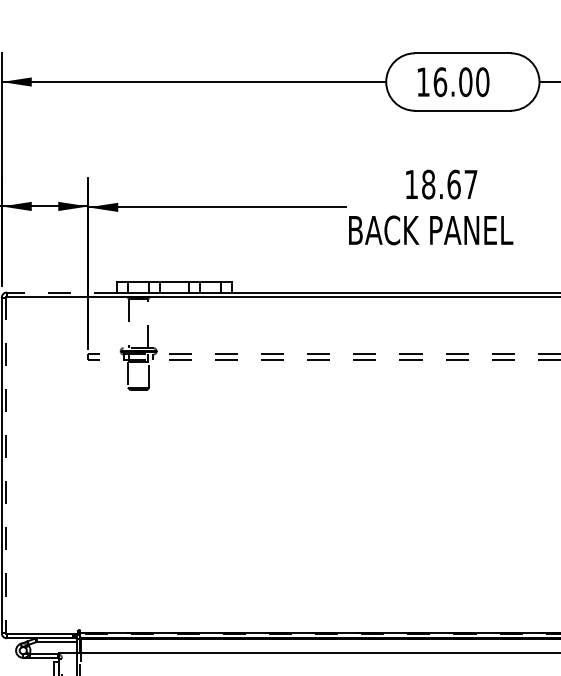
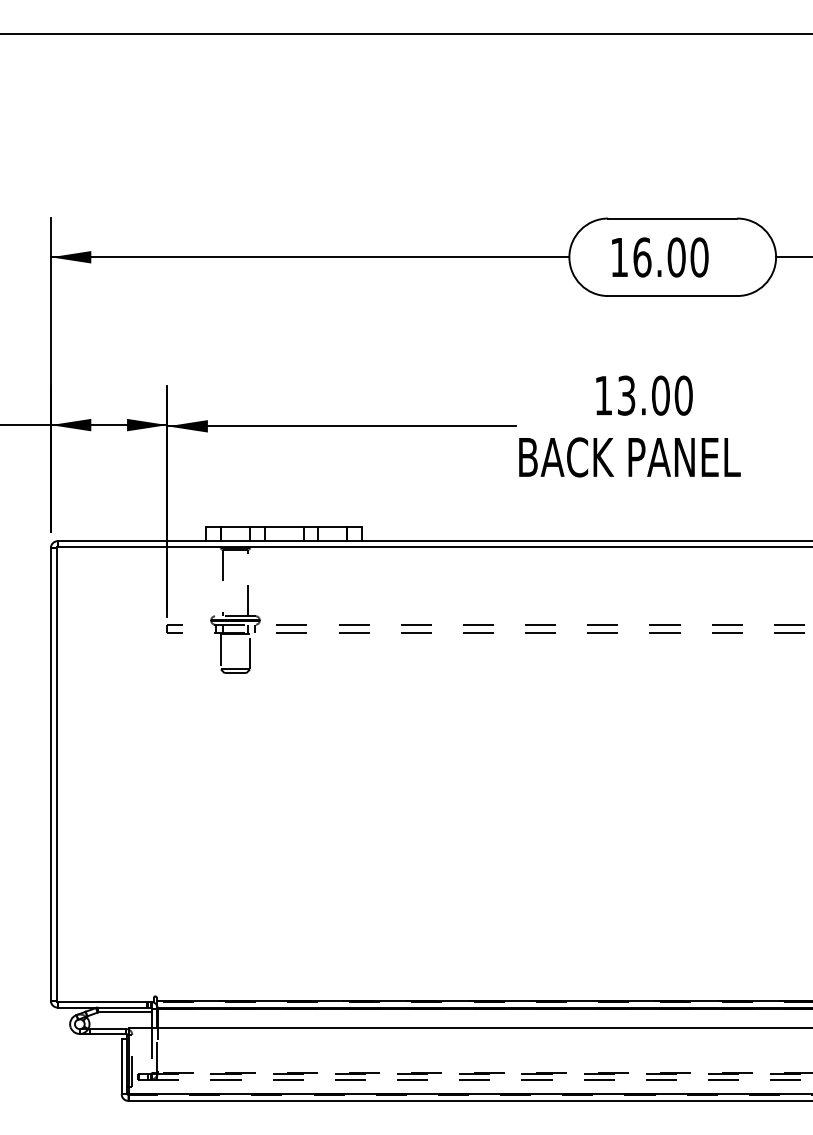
text: (449, 184) -> (654, 395), 18.67 -> 13.00
line: (61, 292) -> (131, 541), dashed -> solid
line: (5, 465) -> (56, 774), dashed -> solid

